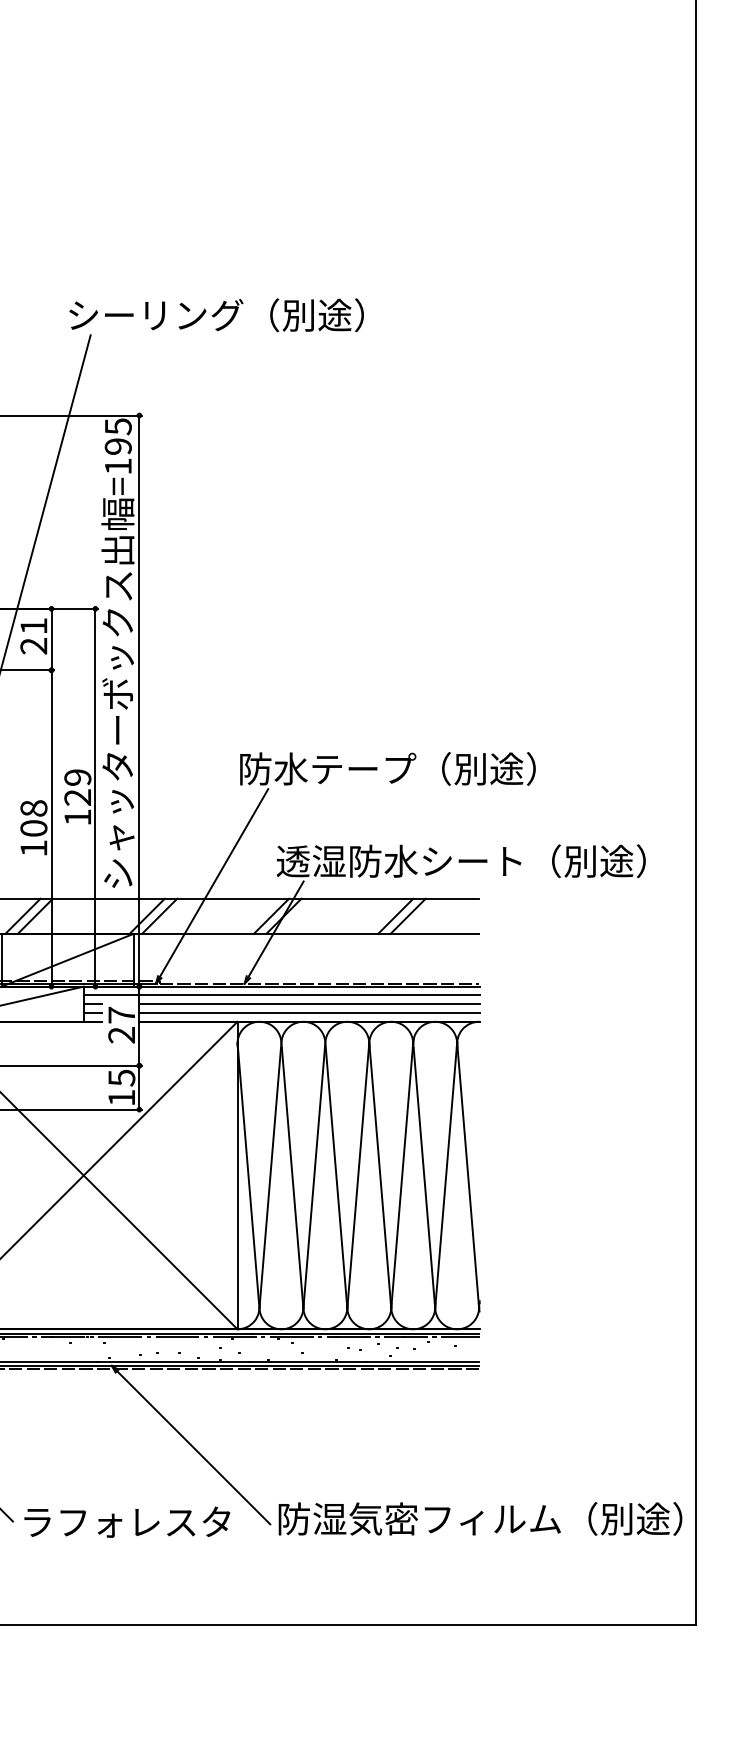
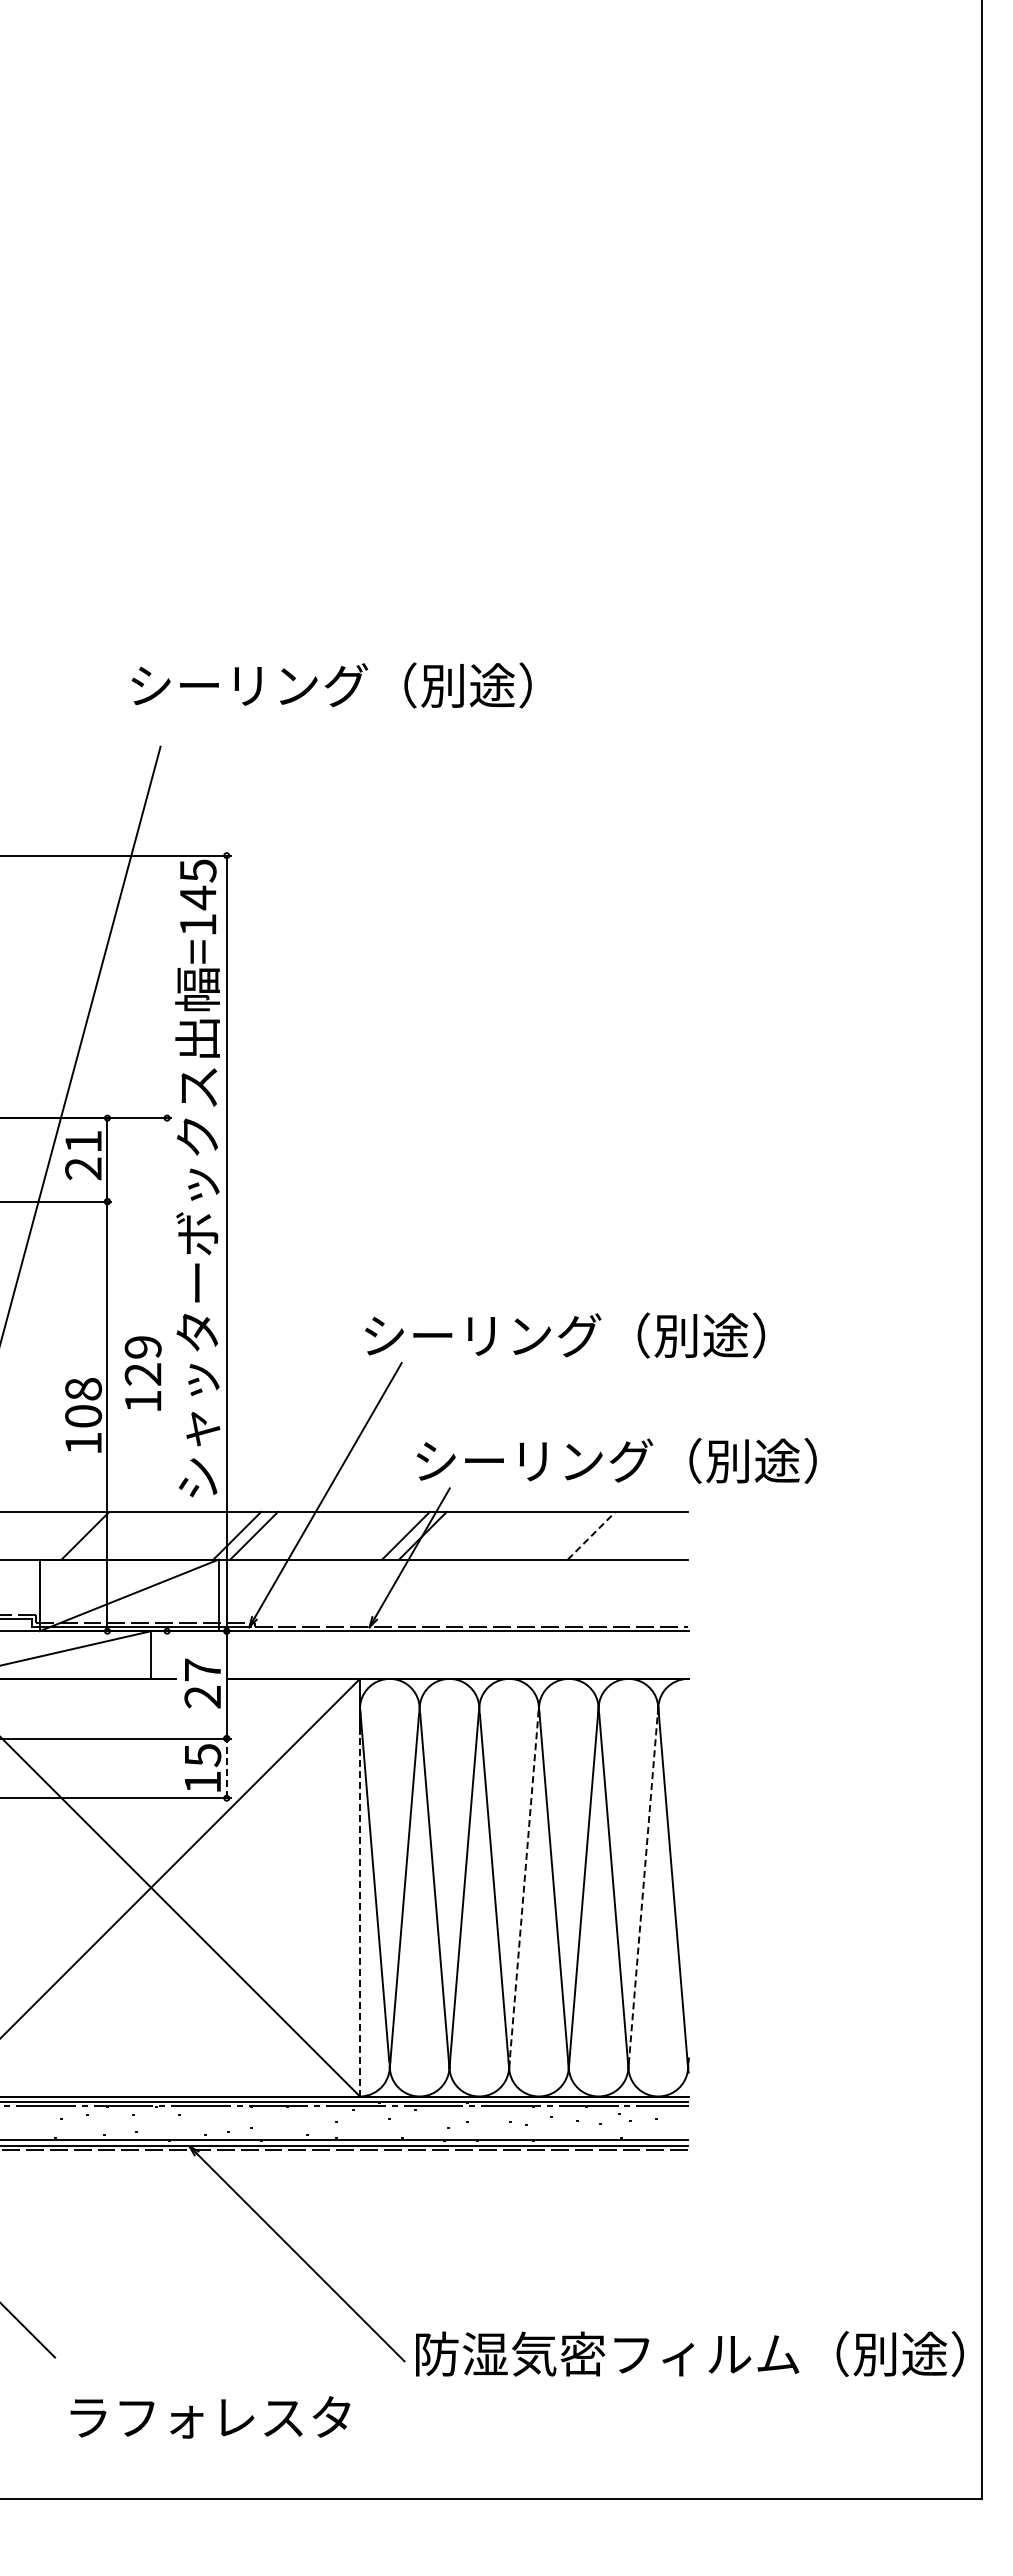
text: (216, 315) -> (331, 685), moved
text: (117, 446) -> (197, 897), =195 -> =145
text: (327, 768) -> (482, 1335), 防水テープ（別途） -> シーリング（別途）
line: (95, 797) -> (167, 1374), removed
text: (461, 860) -> (663, 1460), 透湿防水シート（別途） -> シーリング（別途）
line: (22, 916) -> (68, 1535), removed
line: (395, 916) -> (574, 1535), removed
line: (407, 916) -> (591, 1535), solid -> dashed
line: (281, 995) -> (419, 1643), removed
line: (92, 1004) -> (163, 1655), removed
line: (309, 1004) -> (457, 1655), removed
line: (92, 1012) -> (163, 1666), removed
line: (309, 1012) -> (457, 1666), removed
line: (139, 1087) -> (226, 1768), solid -> dashed
line: (358, 1175) -> (524, 1887), solid -> dashed
line: (446, 1175) -> (643, 1887), solid -> dashed
line: (237, 1186) -> (360, 1902), solid -> dashed
text: (127, 1522) -> (210, 2417), moved

